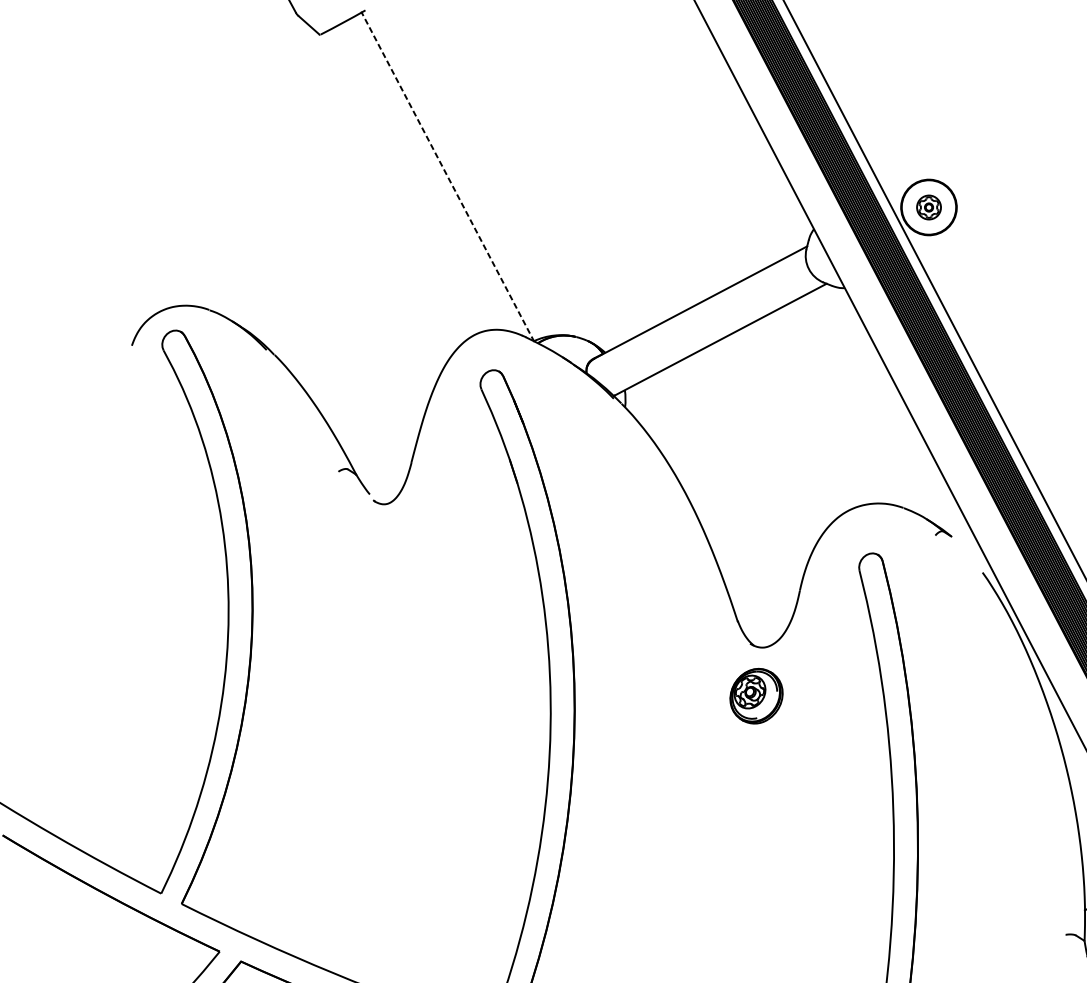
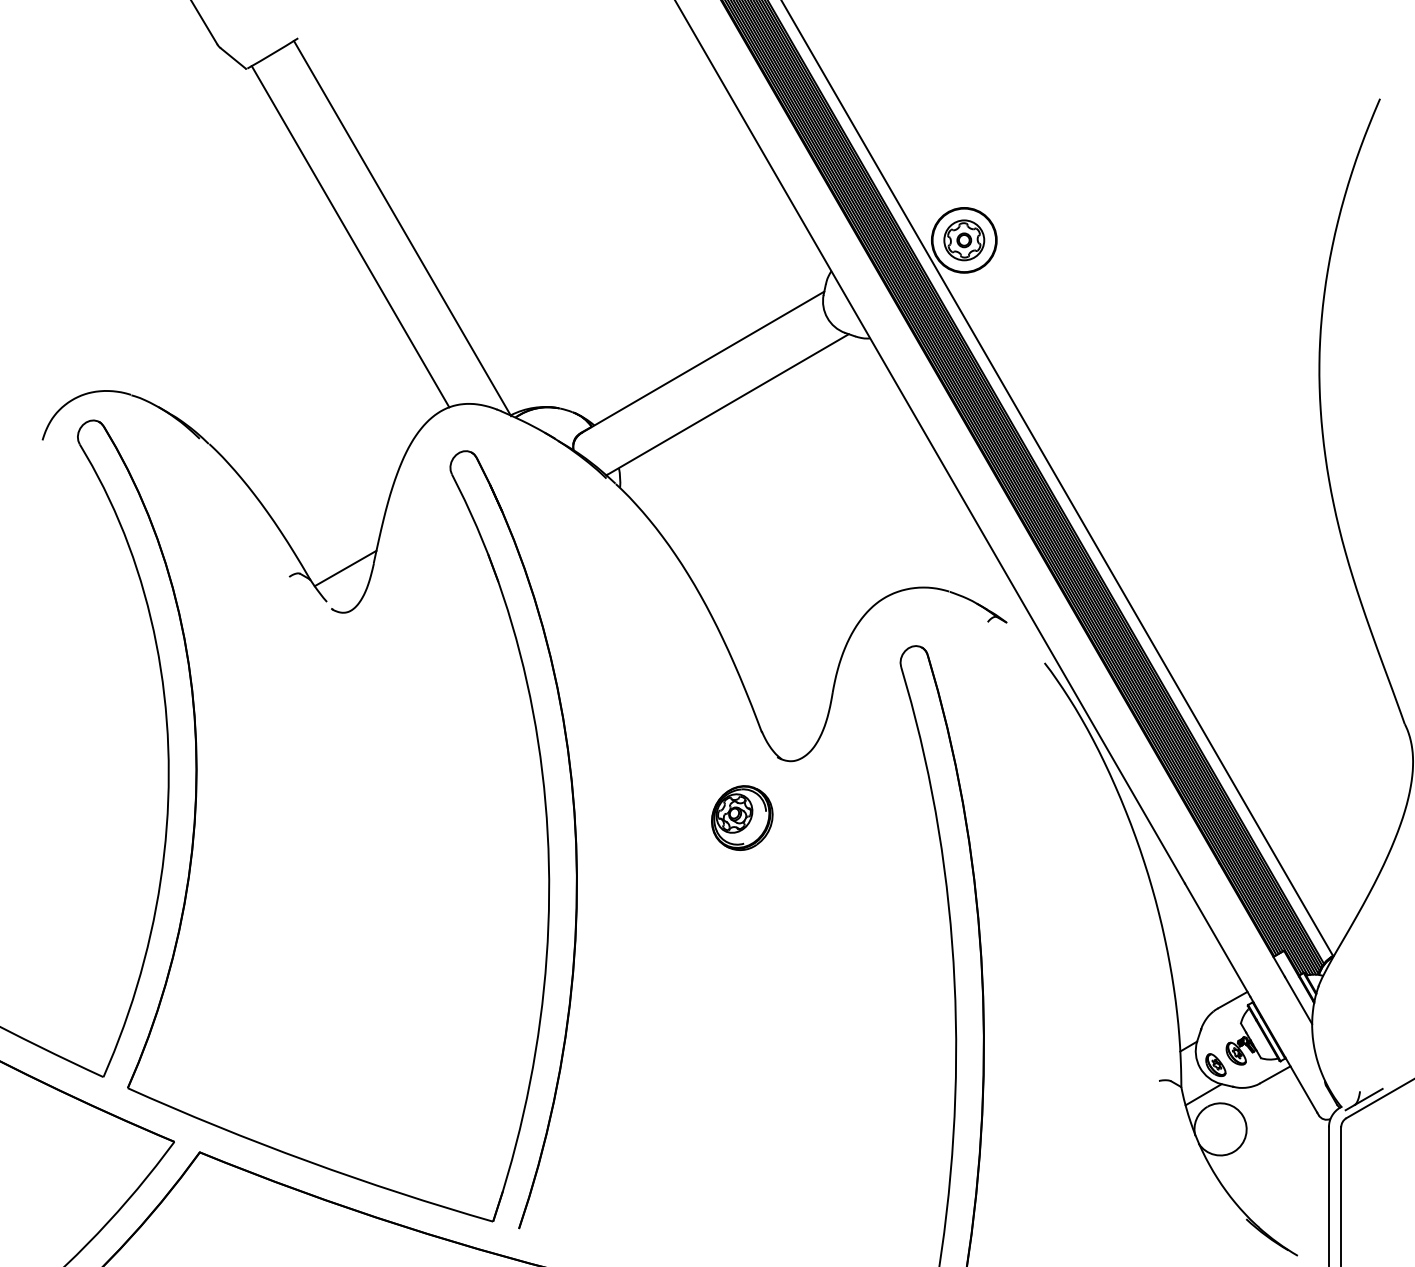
line: (447, 177) -> (402, 228), dashed -> solid
line: (403, 182) -> (350, 236), added
part: (929, 207) -> (964, 240), size x1.43
line: (386, 466) -> (345, 568), added
part: (756, 695) -> (742, 817), moved

